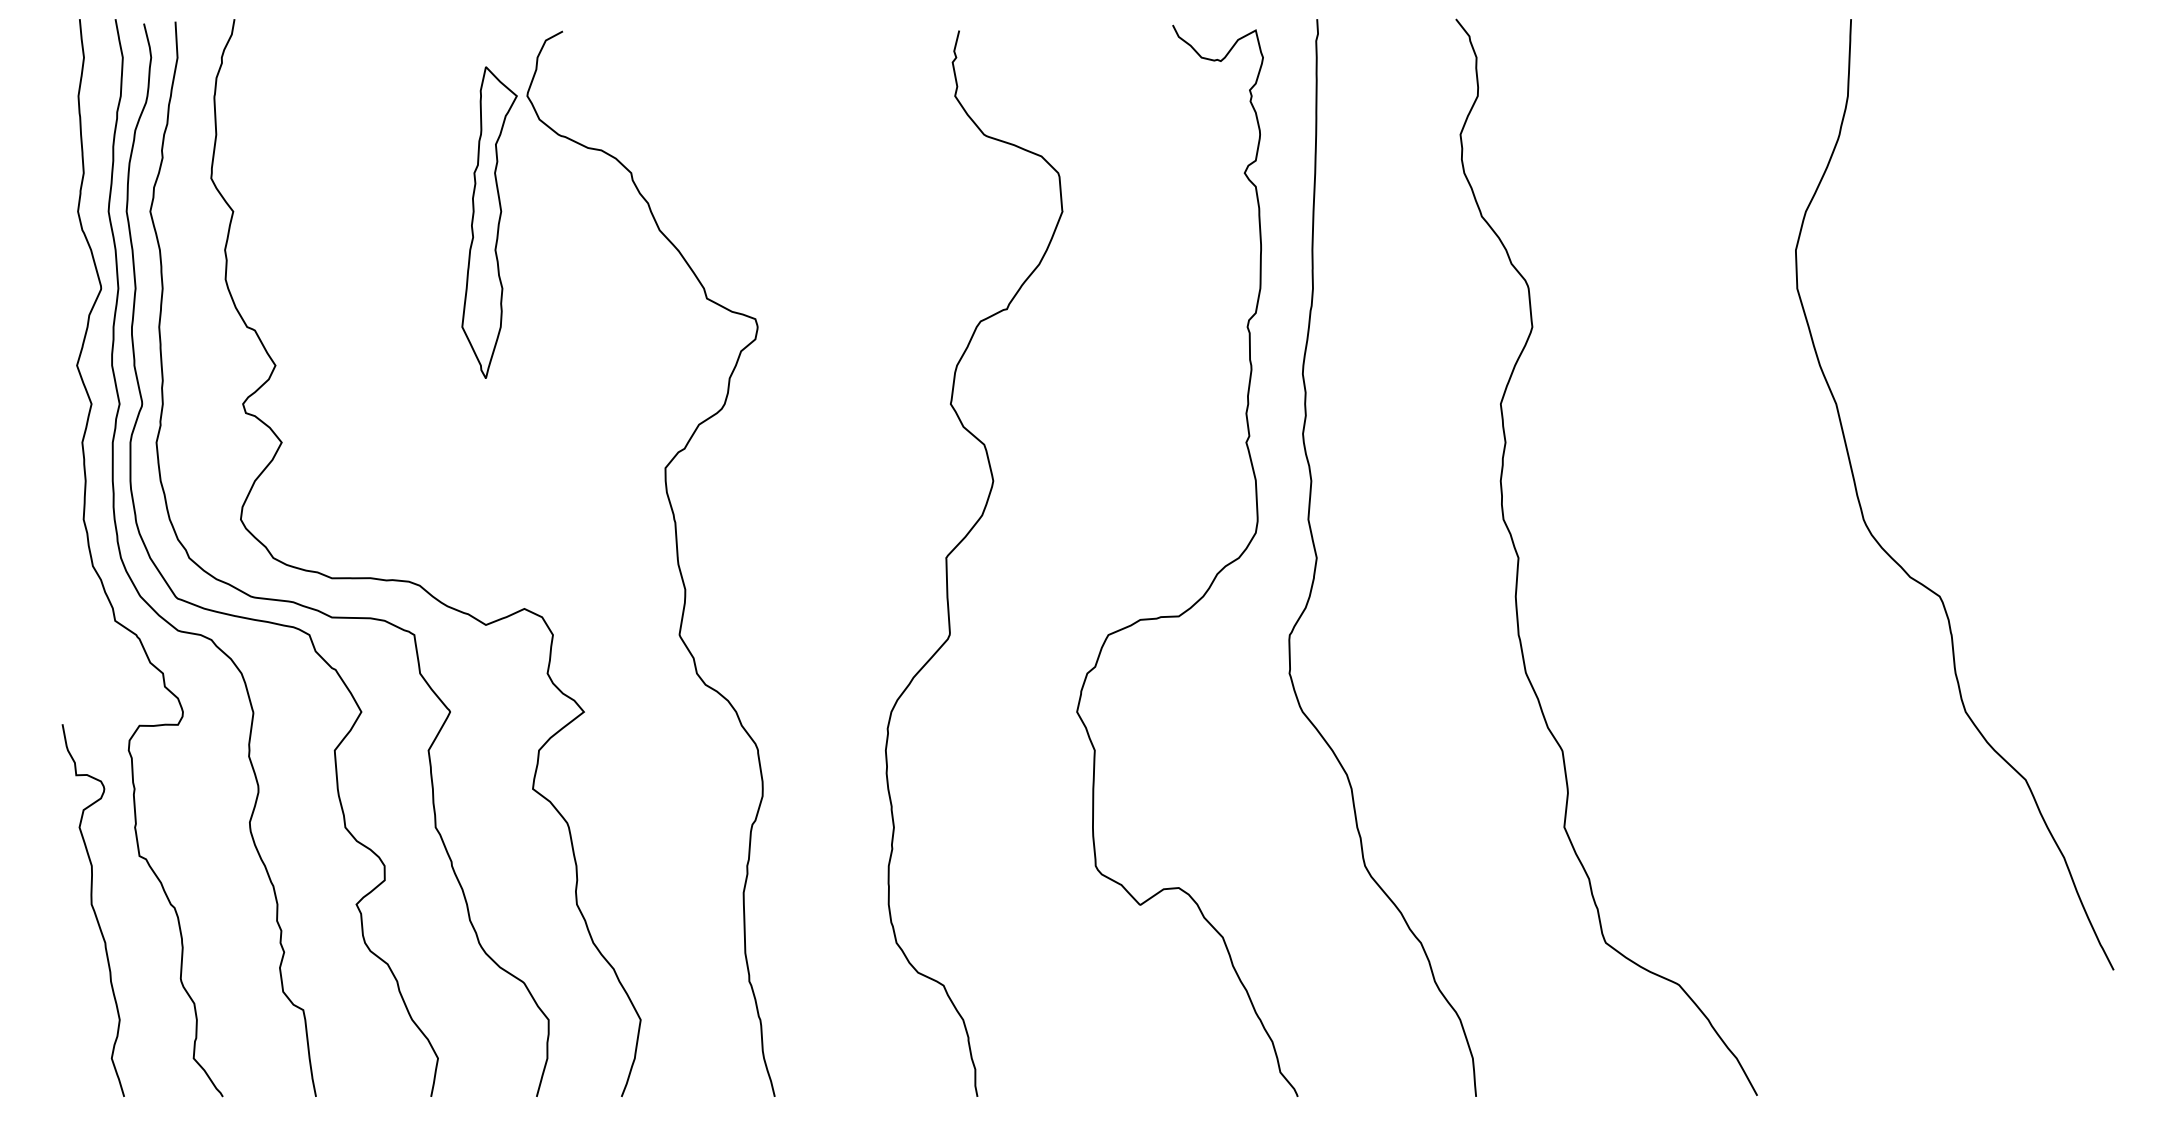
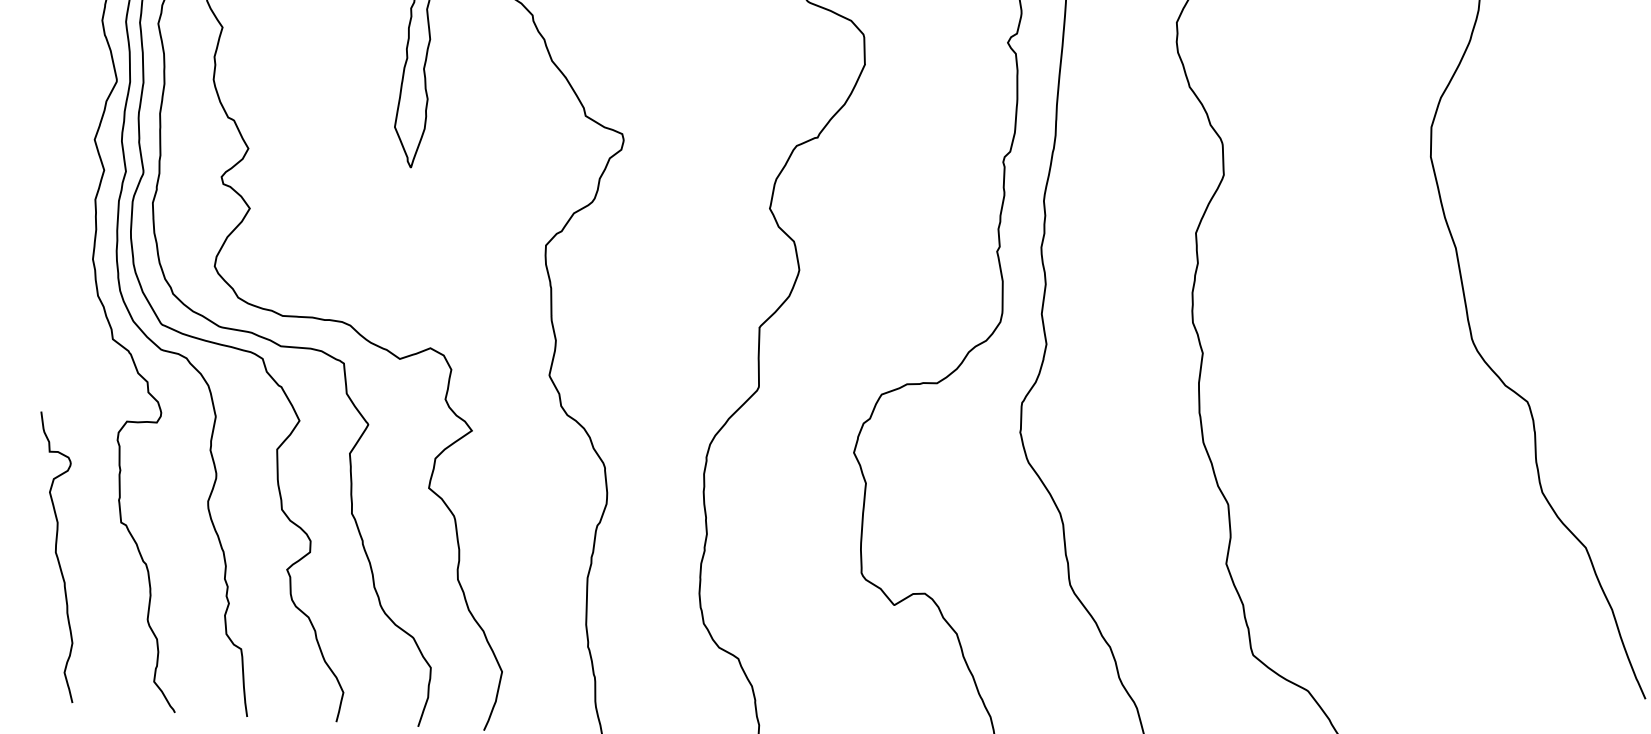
curve: (92, 909) -> (56, 556), moved

